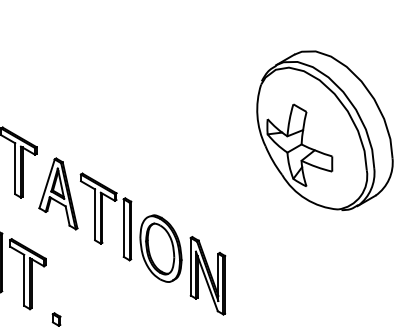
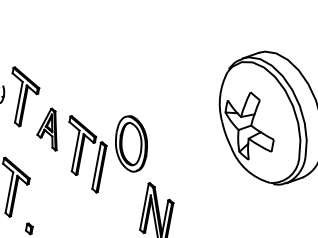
part: (58, 193) -> (49, 128), size x0.7
part: (160, 248) -> (131, 143), moved

